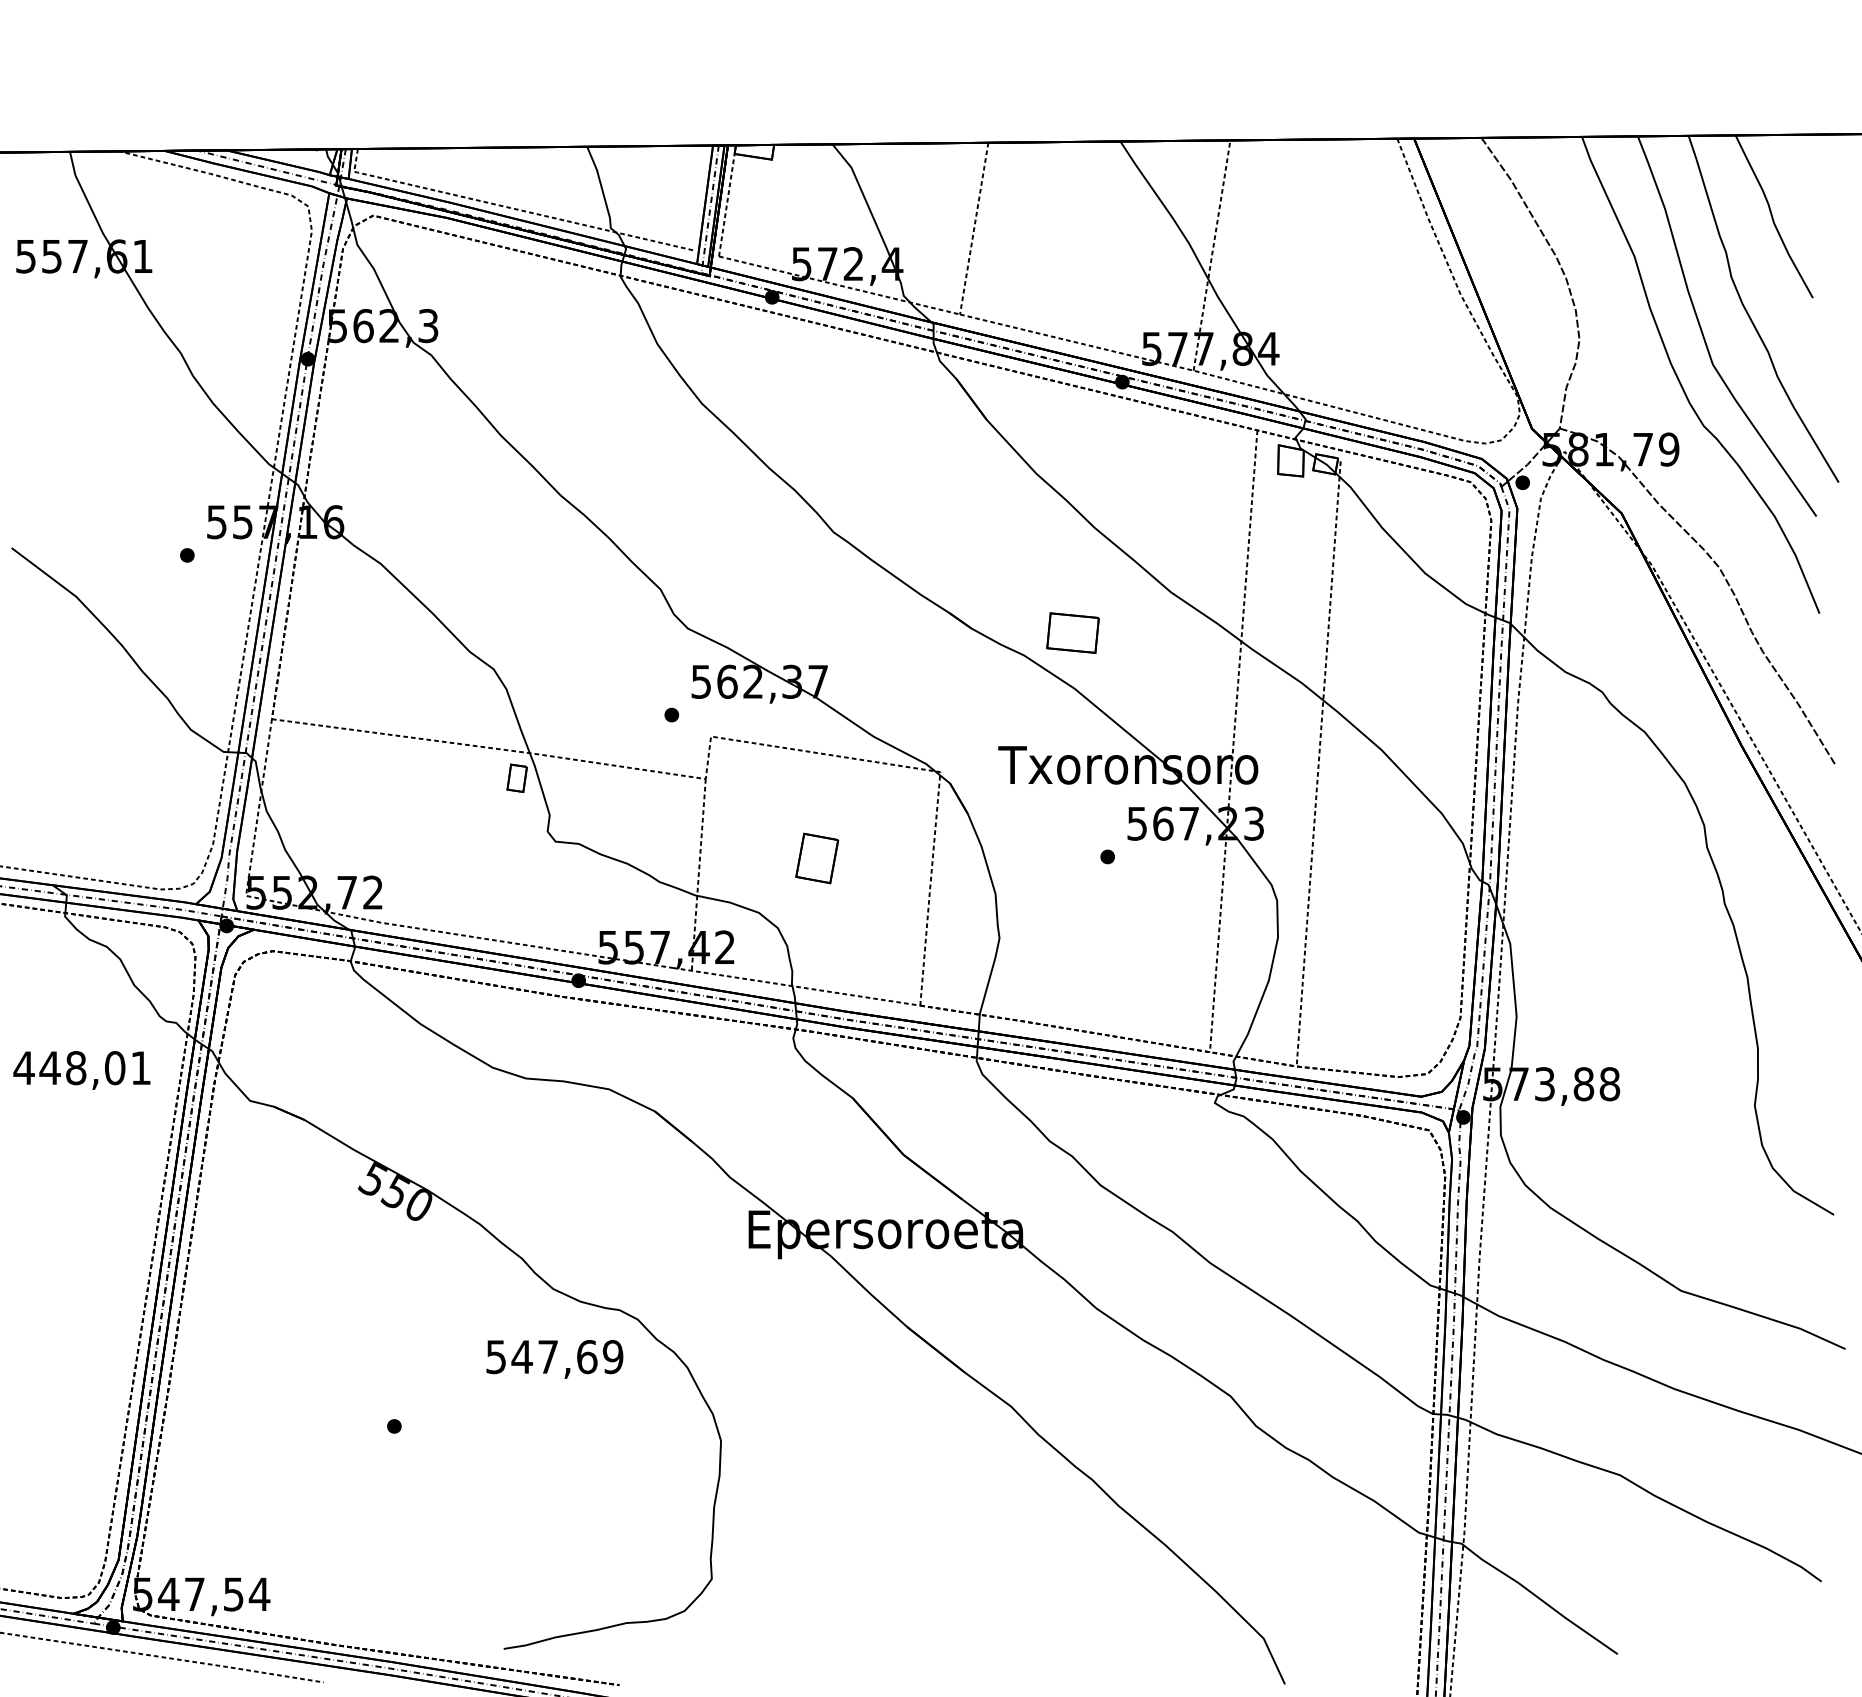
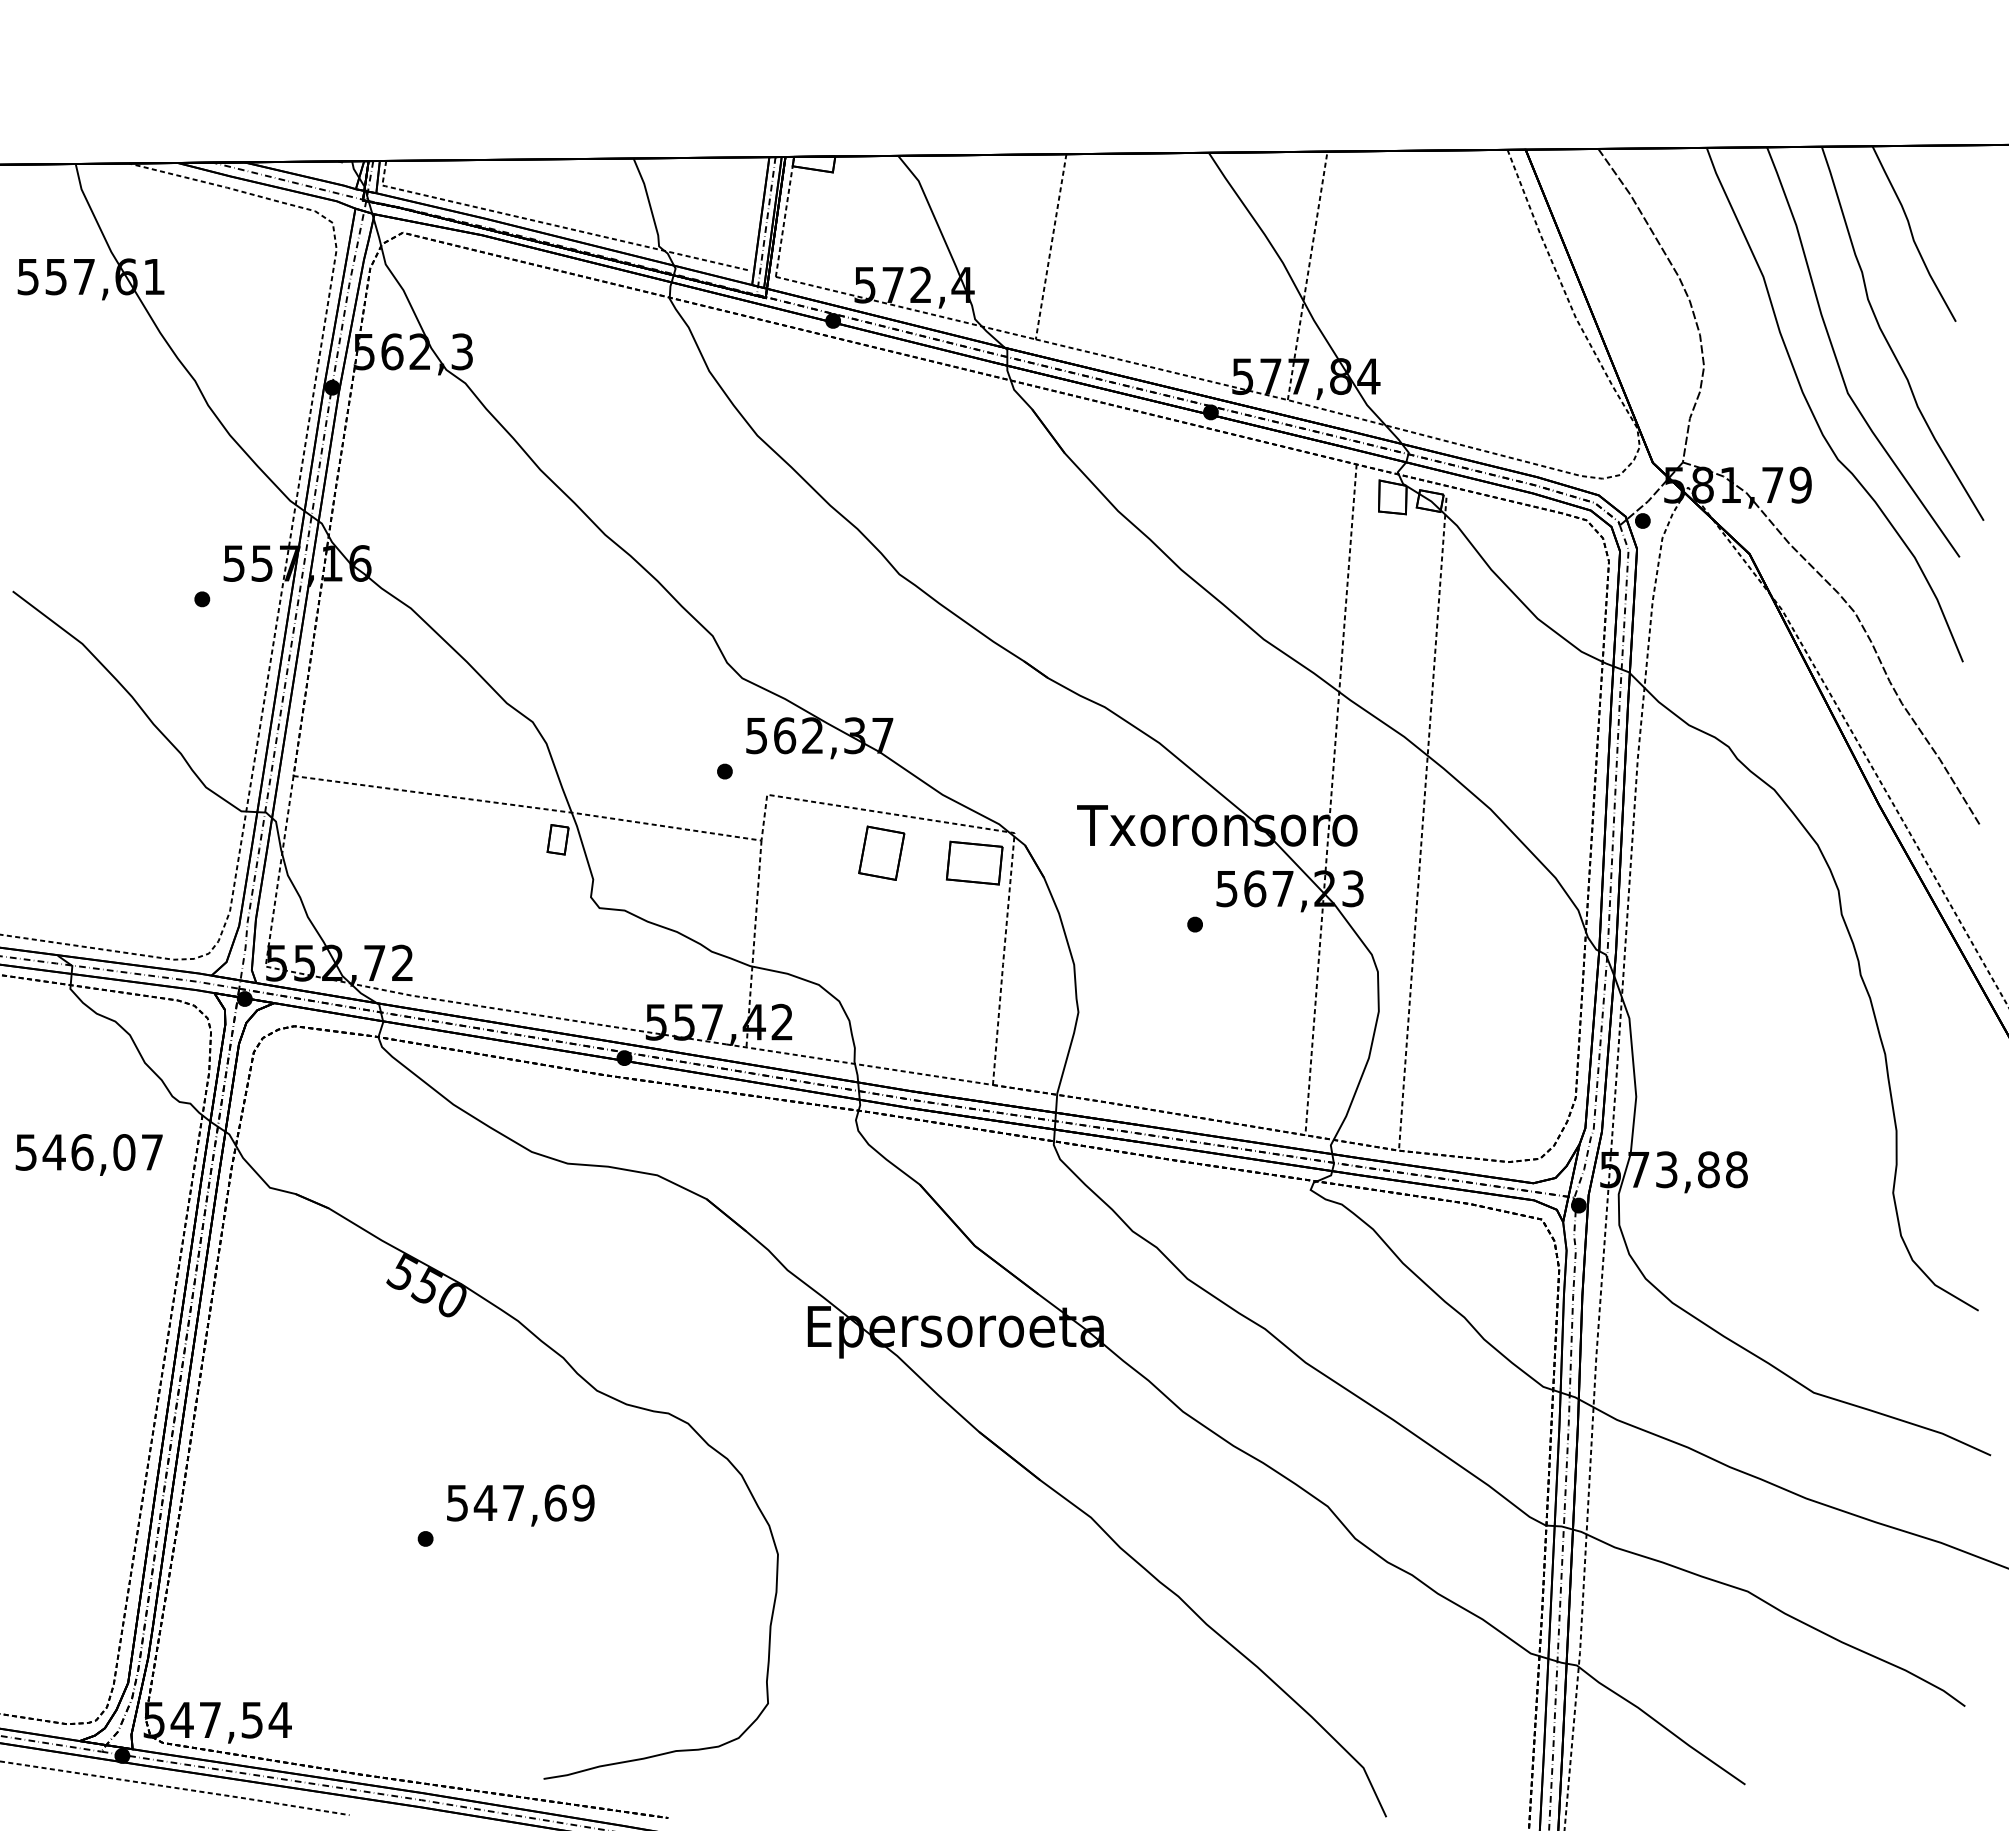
part: (1072, 632) -> (974, 862), moved
part: (816, 857) -> (881, 852), moved
text: (81, 1068) -> (88, 1152), 448,01 -> 546,07
text: (554, 1359) -> (520, 1505), moved

